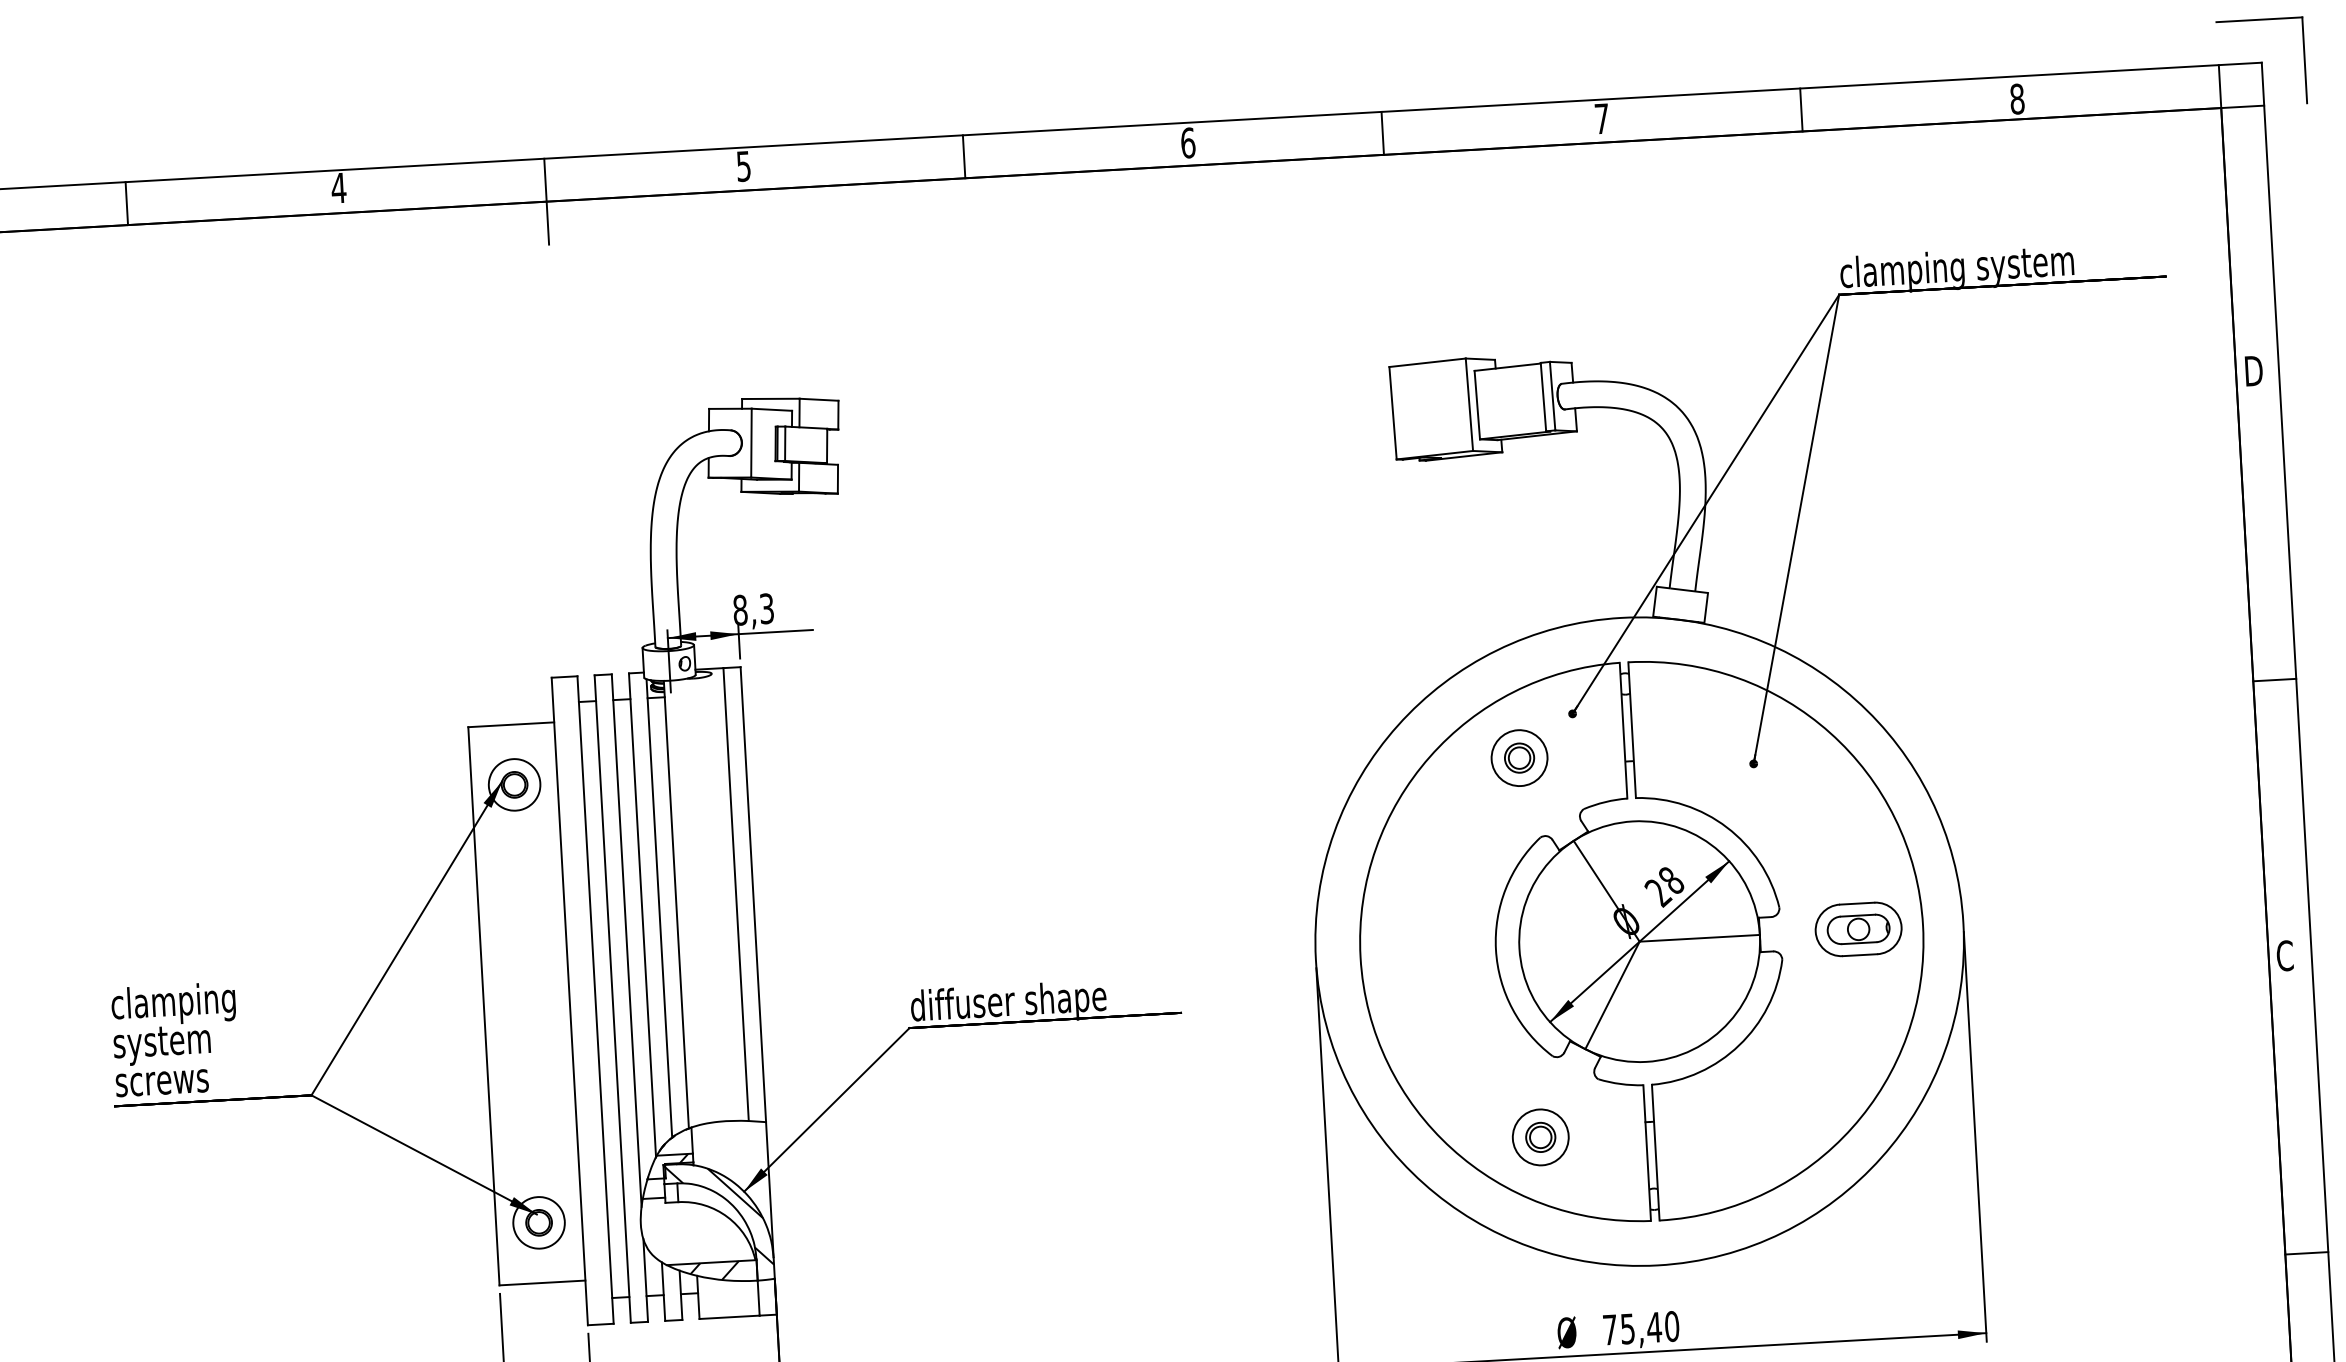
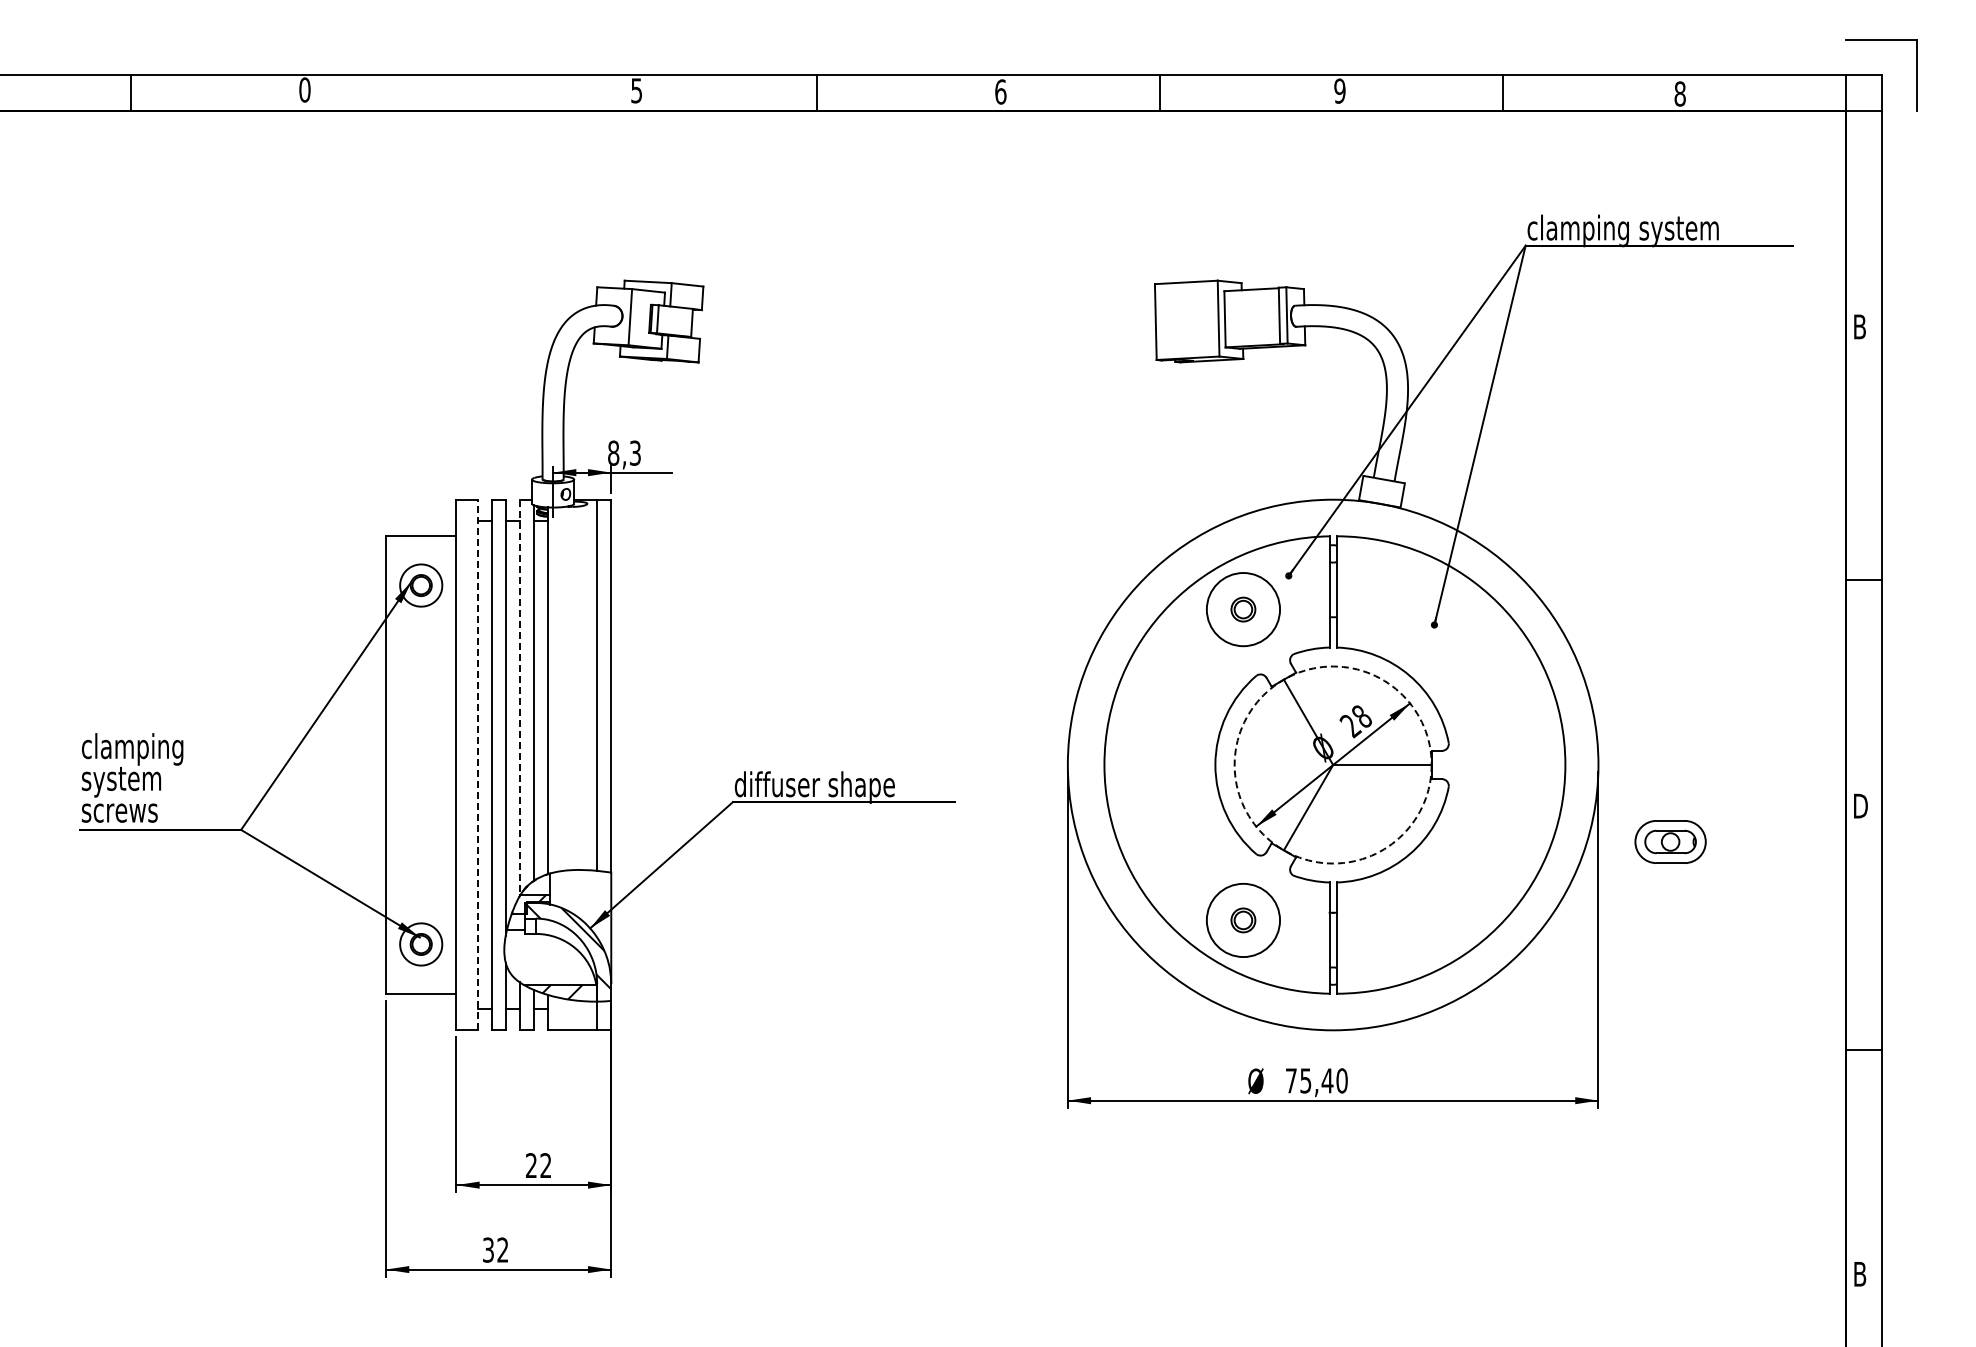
text: (1601, 118) -> (1339, 90), 7 -> 9
text: (338, 187) -> (304, 89), 4 -> 0
line: (547, 201) -> (474, 110), removed
text: (2255, 371) -> (1862, 327), D -> B
circle: (1519, 757) -> (1243, 609), size x1.6
line: (642, 915) -> (519, 698), solid -> dashed
part: (1858, 928) -> (1670, 841), moved
circle: (1638, 941) -> (1332, 764), solid -> dashed
text: (2285, 955) -> (1860, 805), C -> D
line: (595, 999) -> (477, 764), solid -> dashed
circle: (1540, 1137) -> (1243, 920), size x1.6

